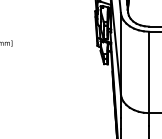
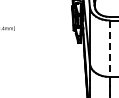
line: (149, 73) -> (109, 49), solid -> dashed

